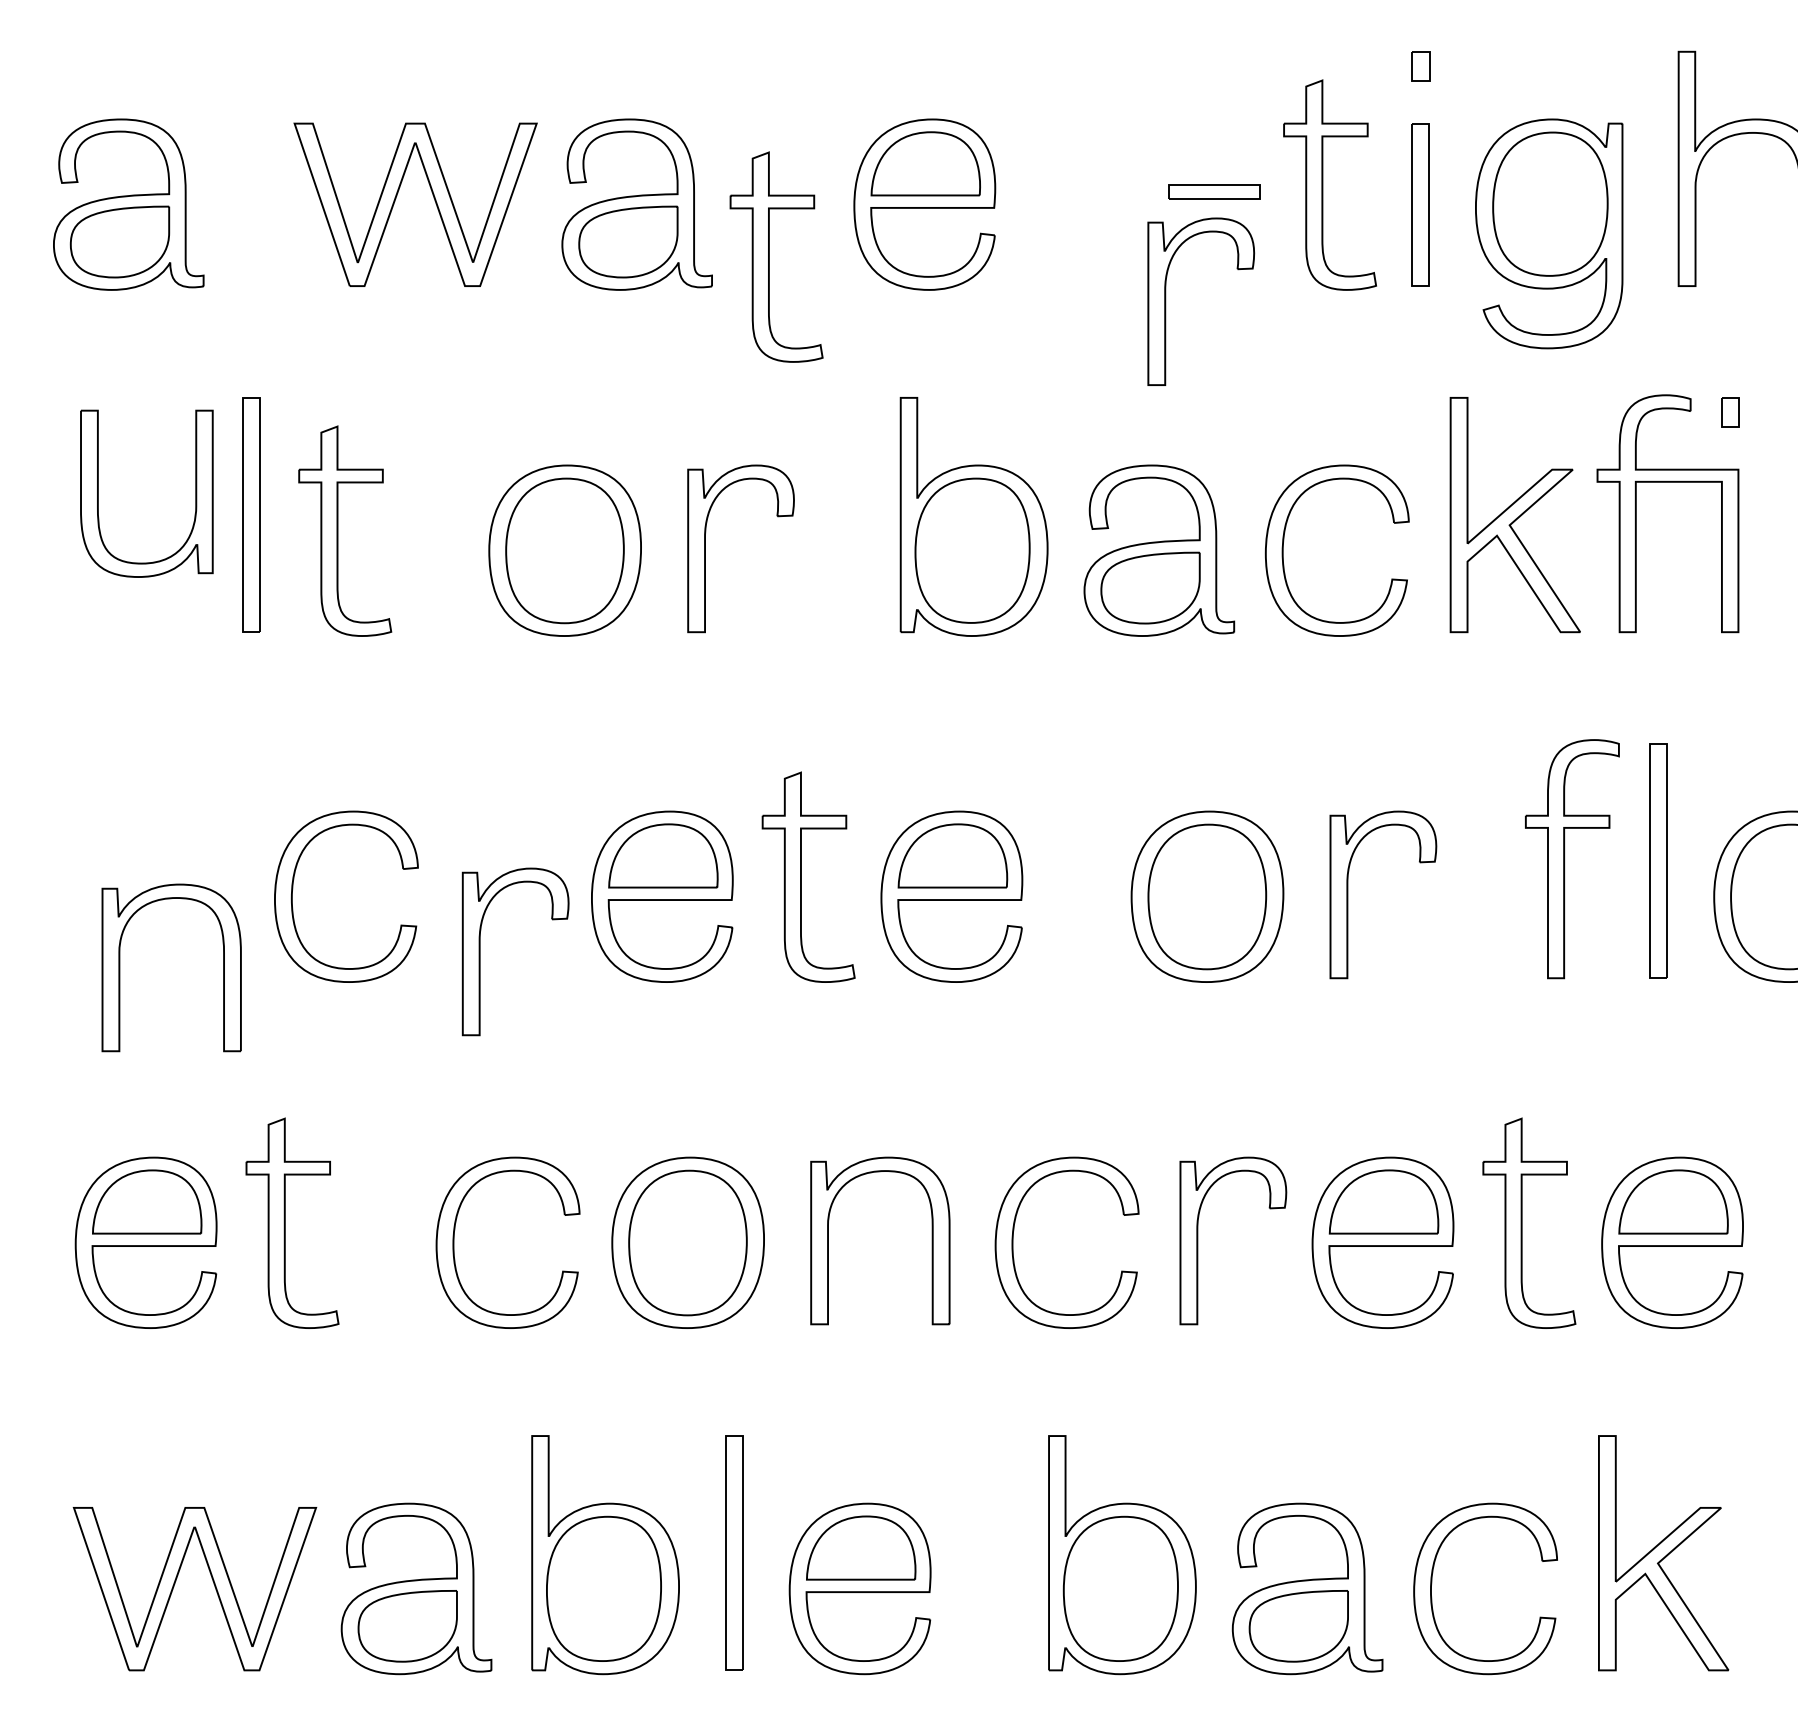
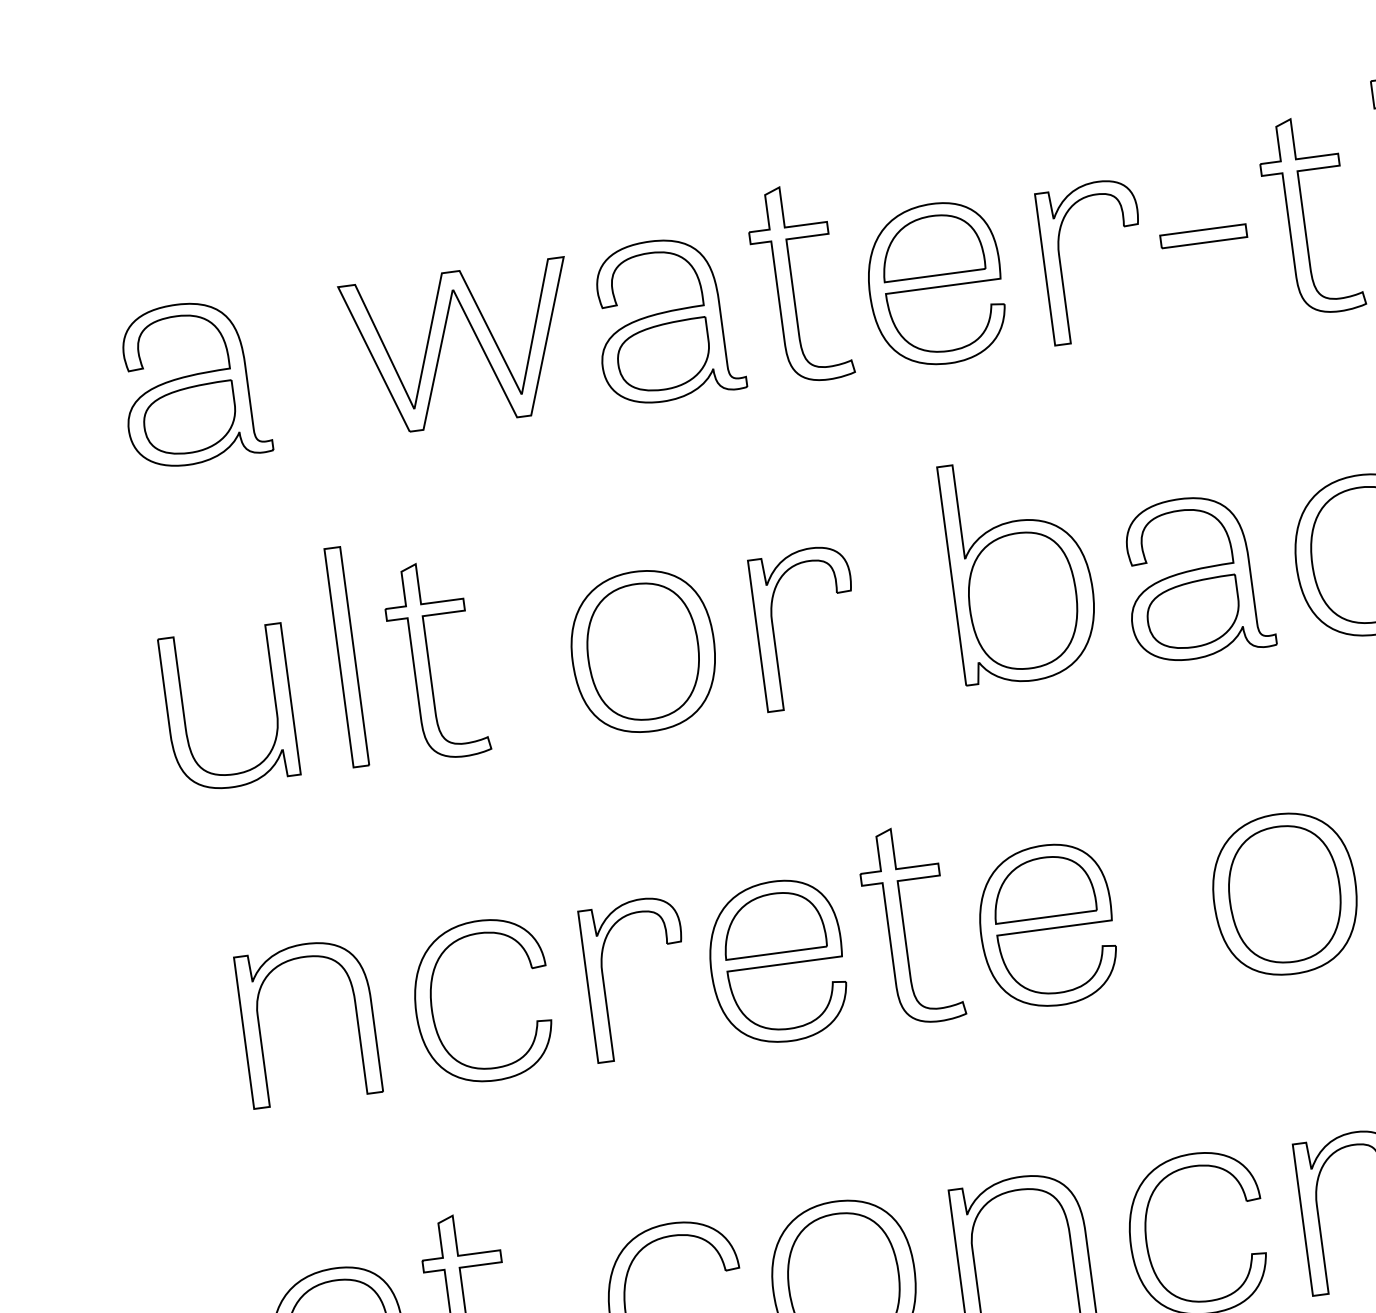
part: (769, 256) -> (792, 284), moved
part: (1166, 301) -> (1061, 265), moved
part: (98, 493) -> (184, 714), moved
part: (480, 951) -> (604, 982), moved
part: (120, 967) -> (260, 1028), moved

